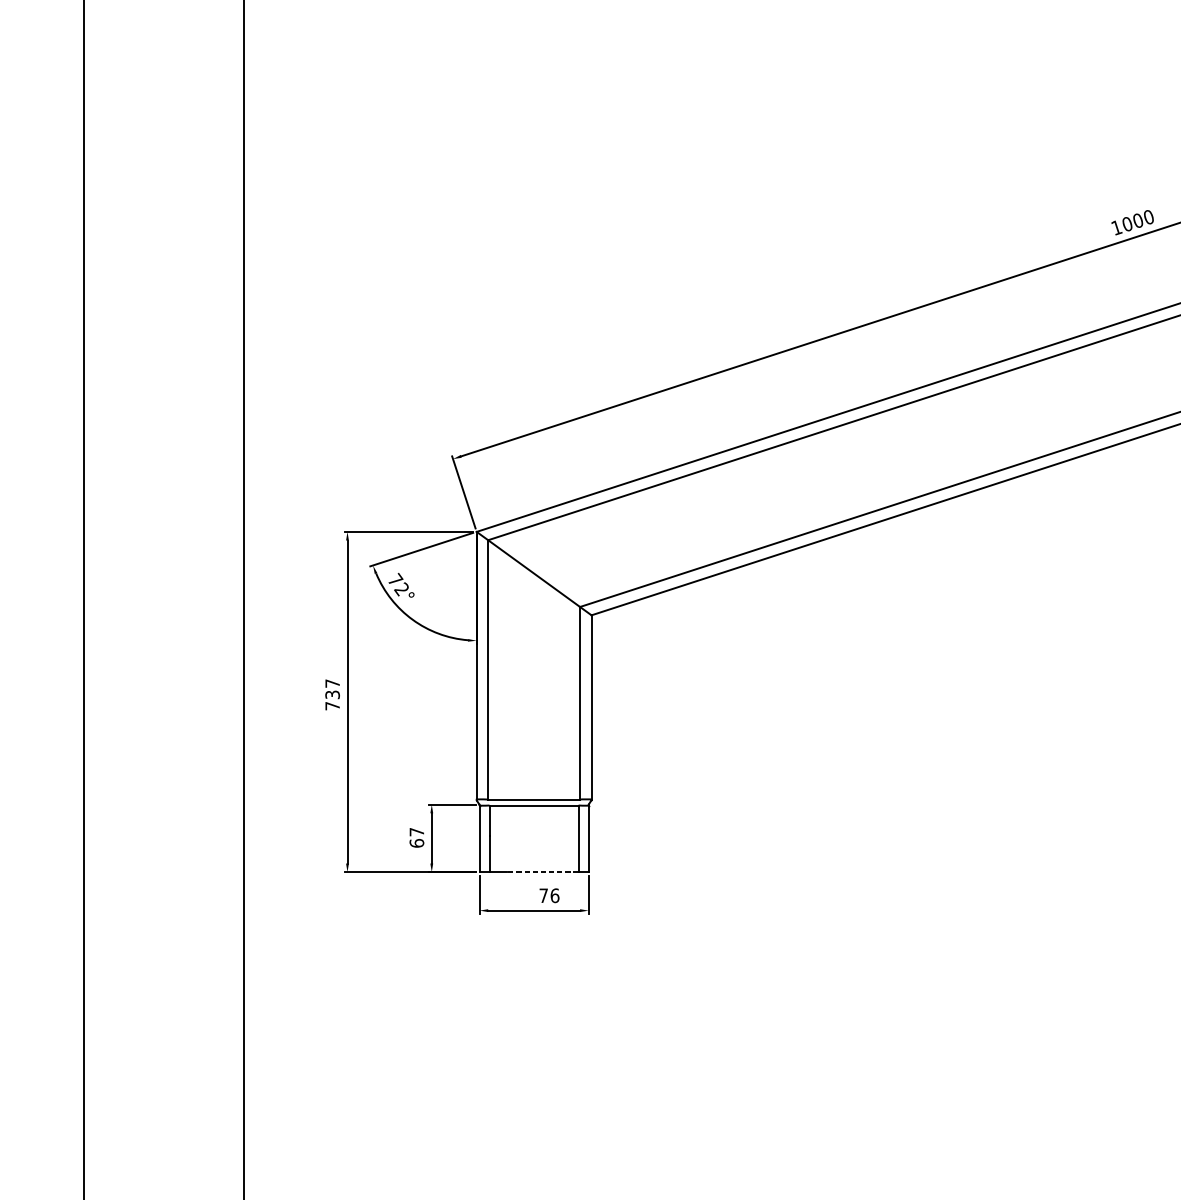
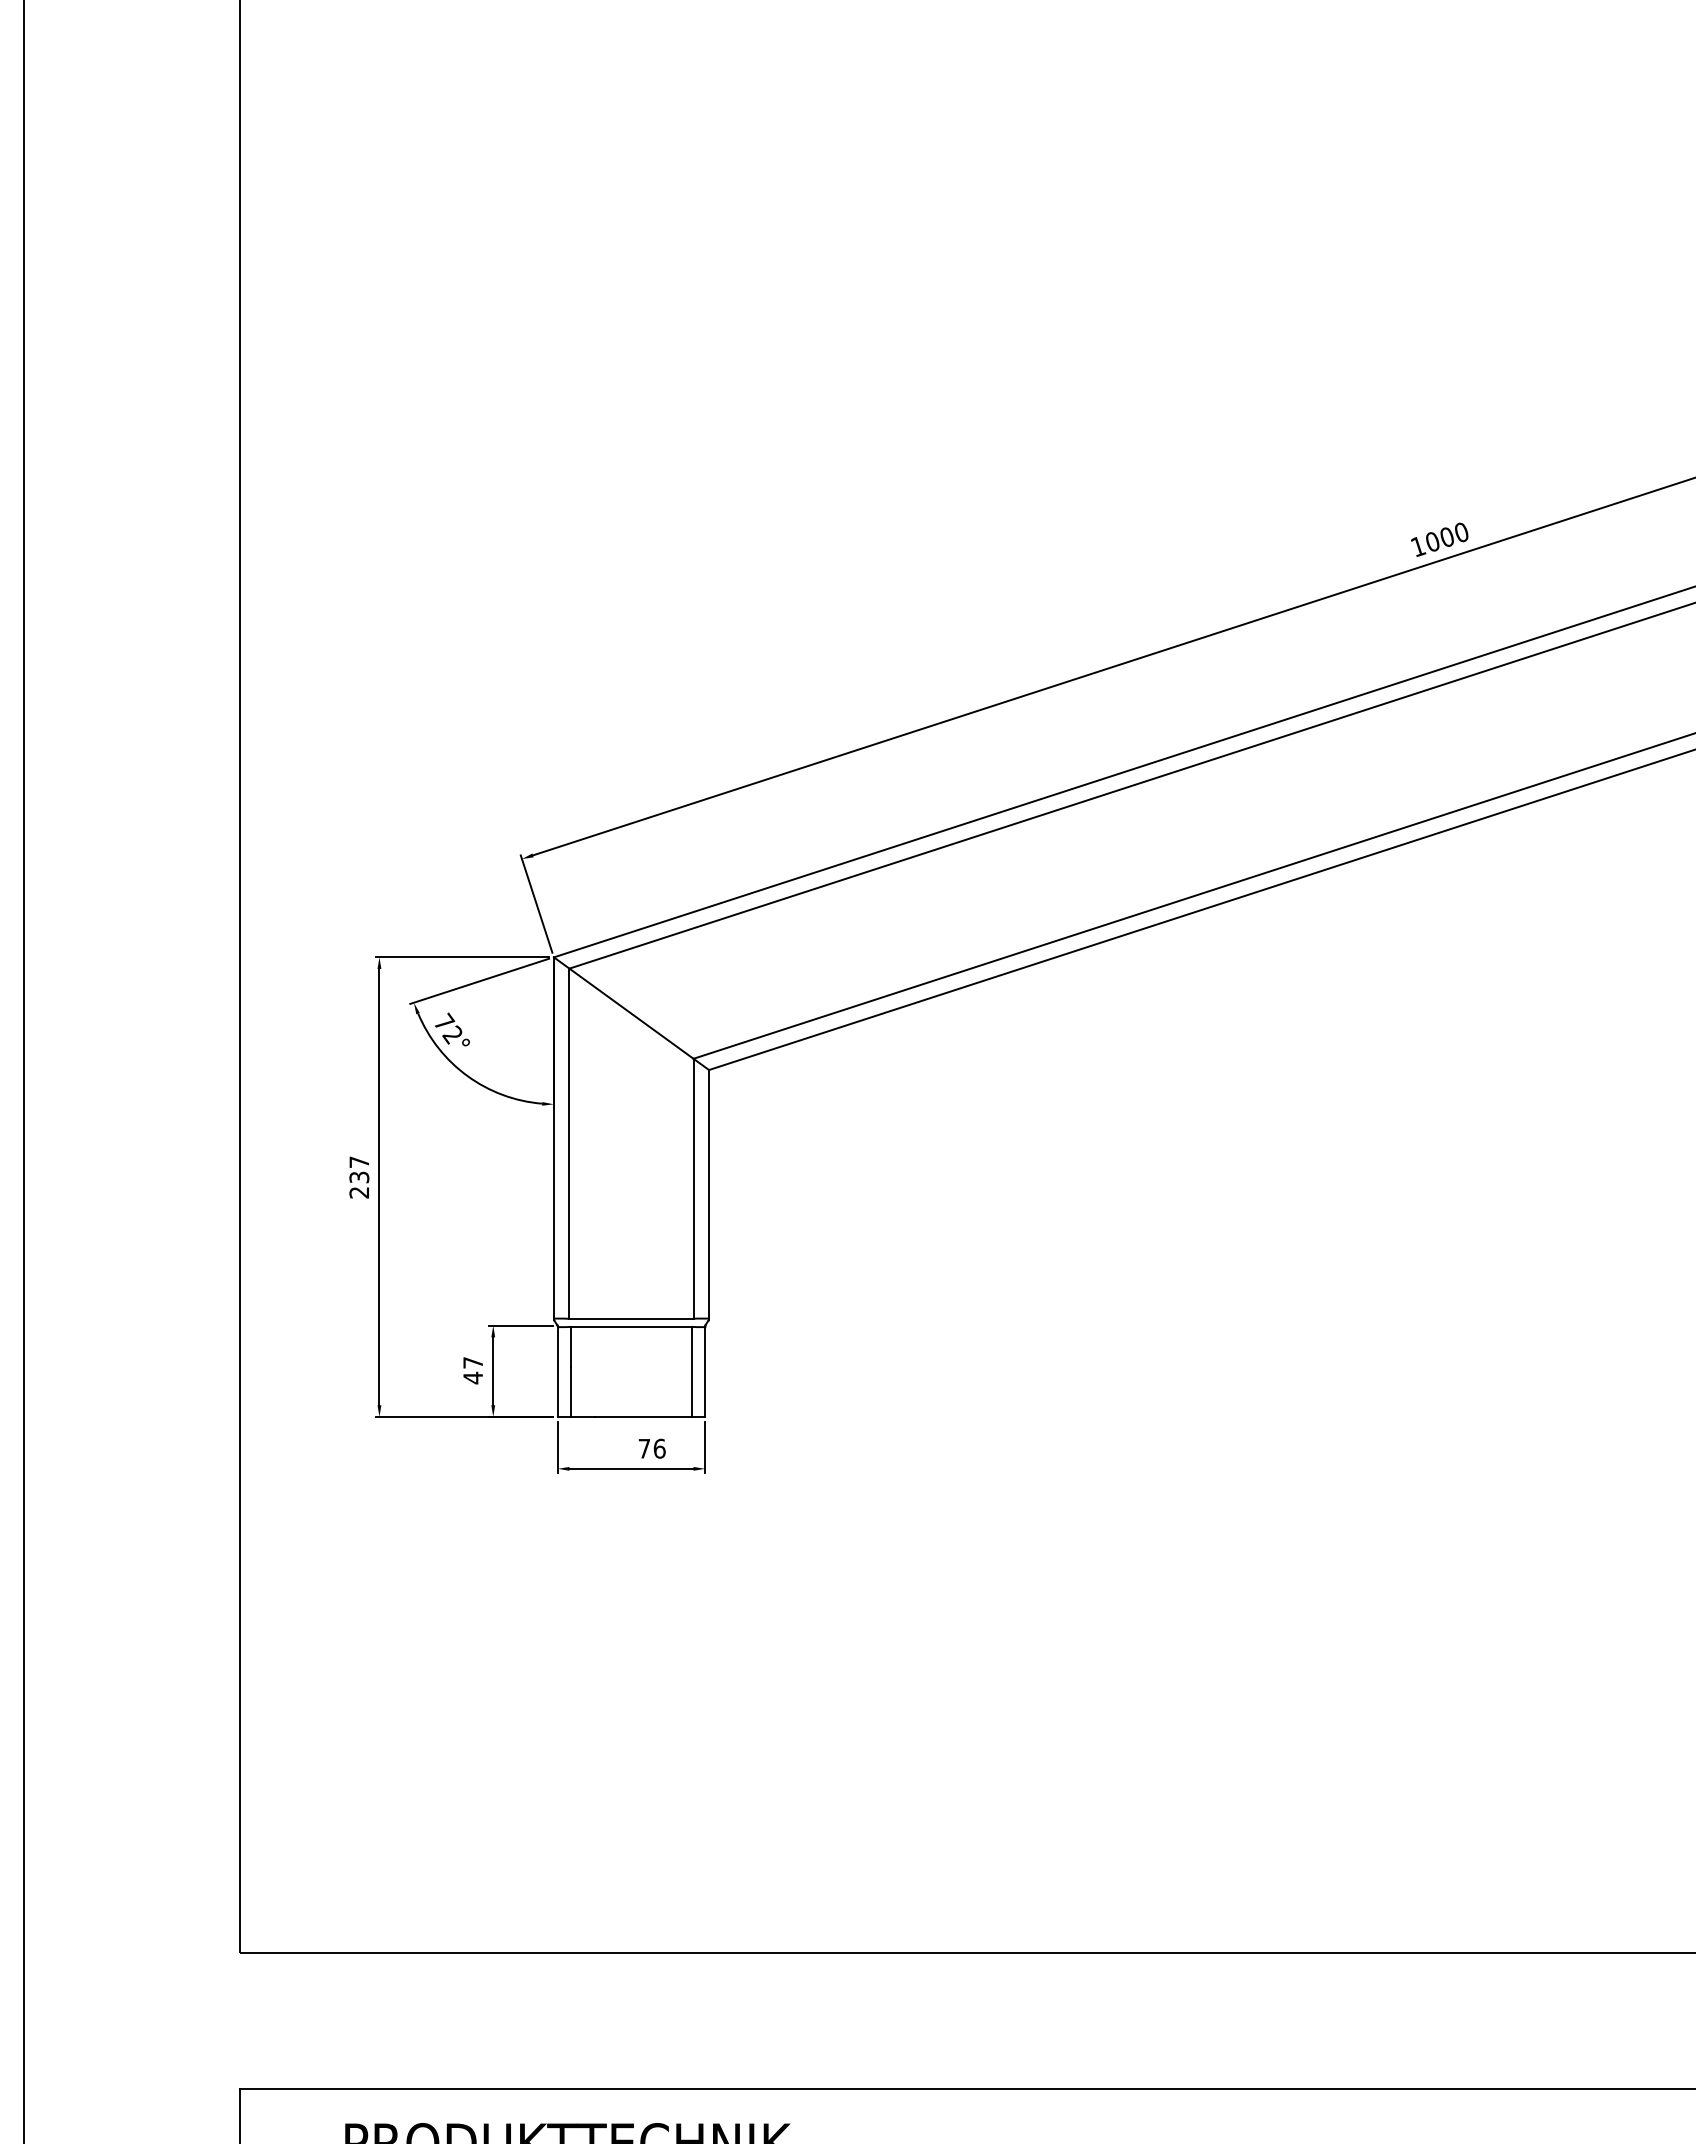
text: (331, 706) -> (358, 1192), 737 -> 237
text: (417, 842) -> (473, 1377), 67 -> 47
line: (543, 871) -> (643, 1416), dashed -> solid

